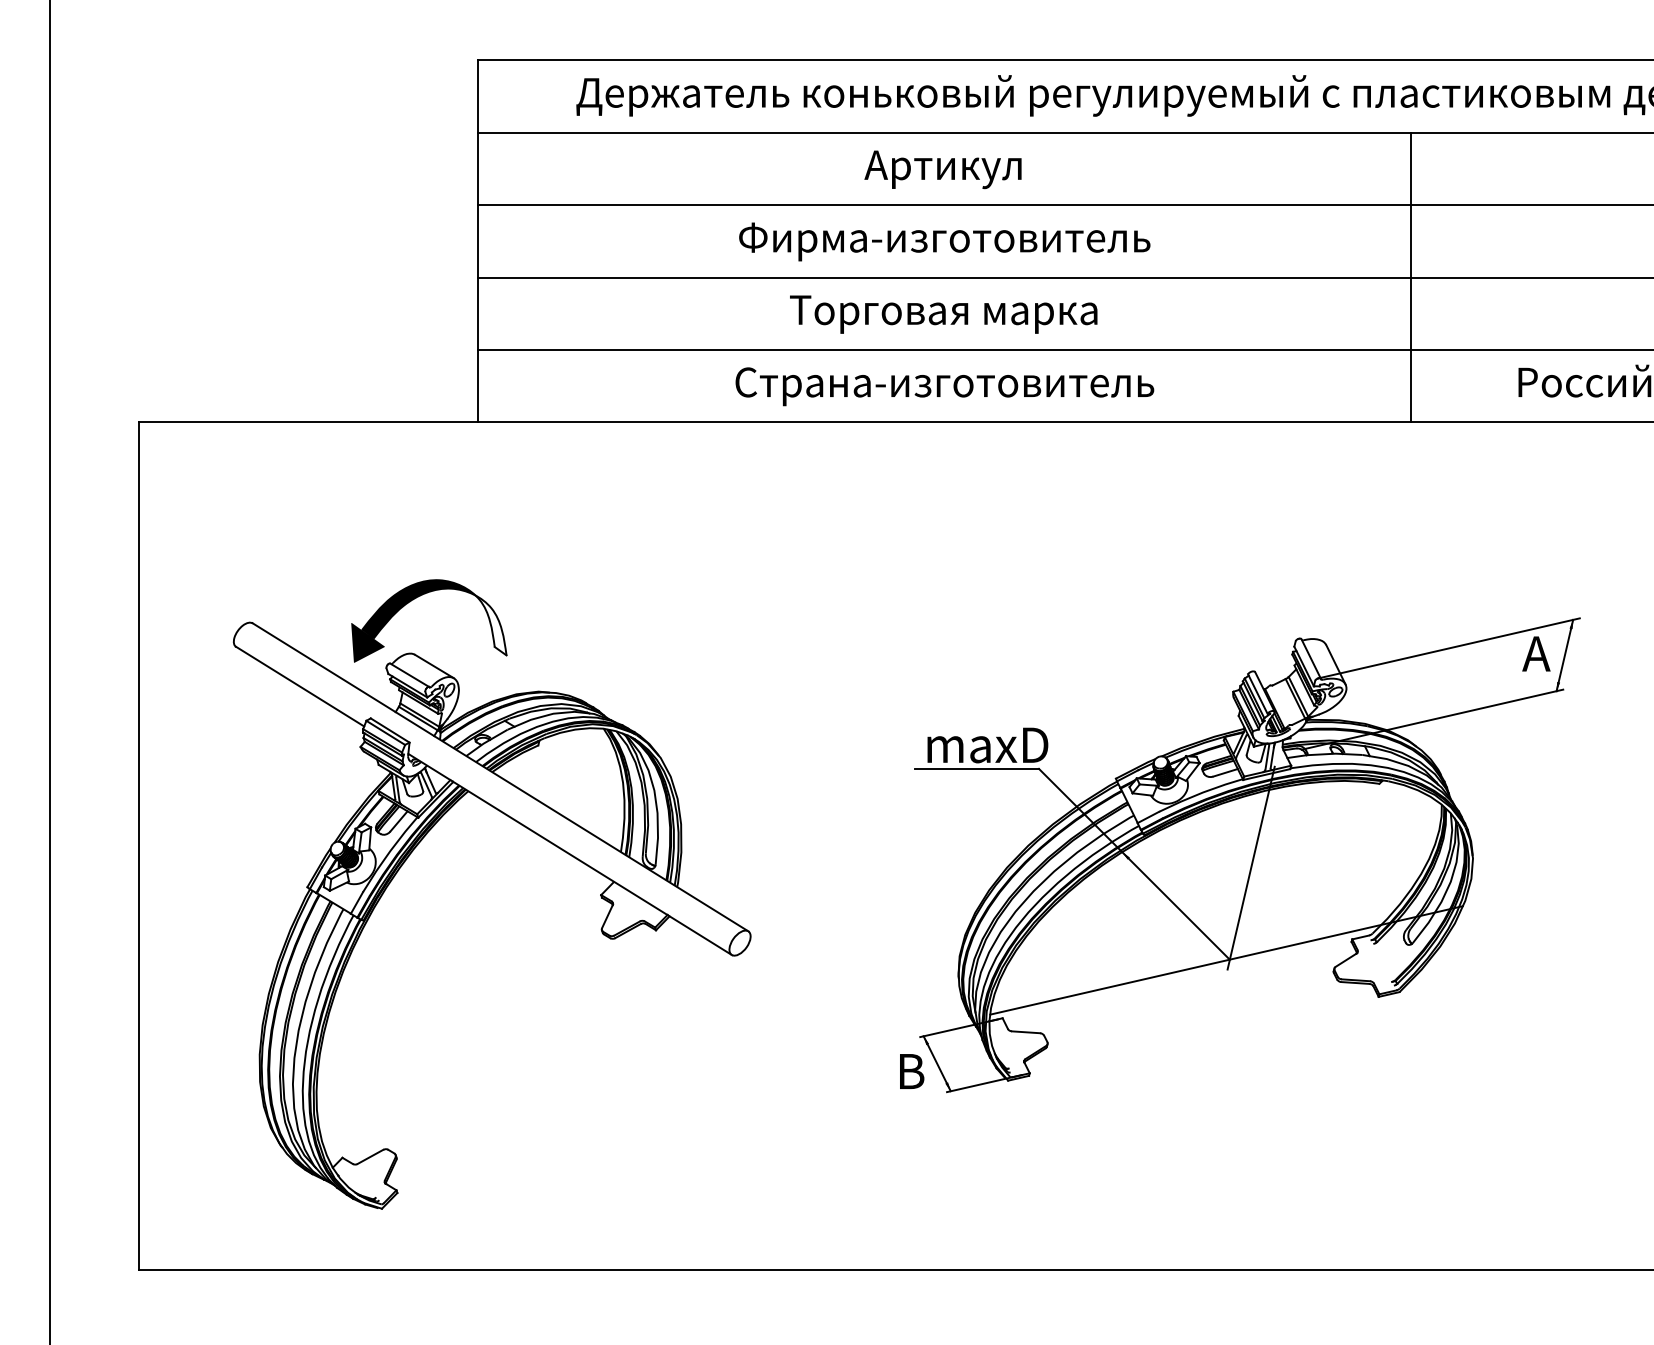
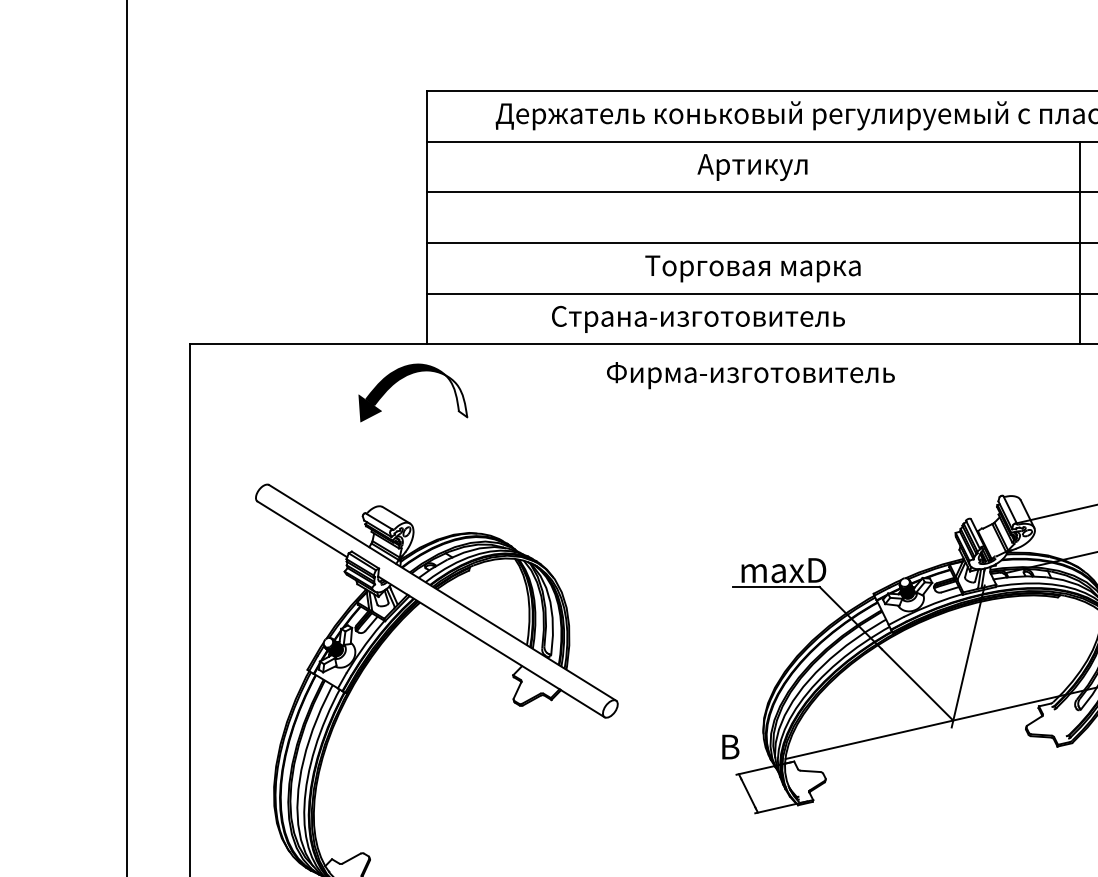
text: (944, 241) -> (750, 375), moved
text: (944, 386) -> (698, 319), moved
part: (418, 597) -> (405, 376), moved
text: (912, 1071) -> (731, 747), moved

